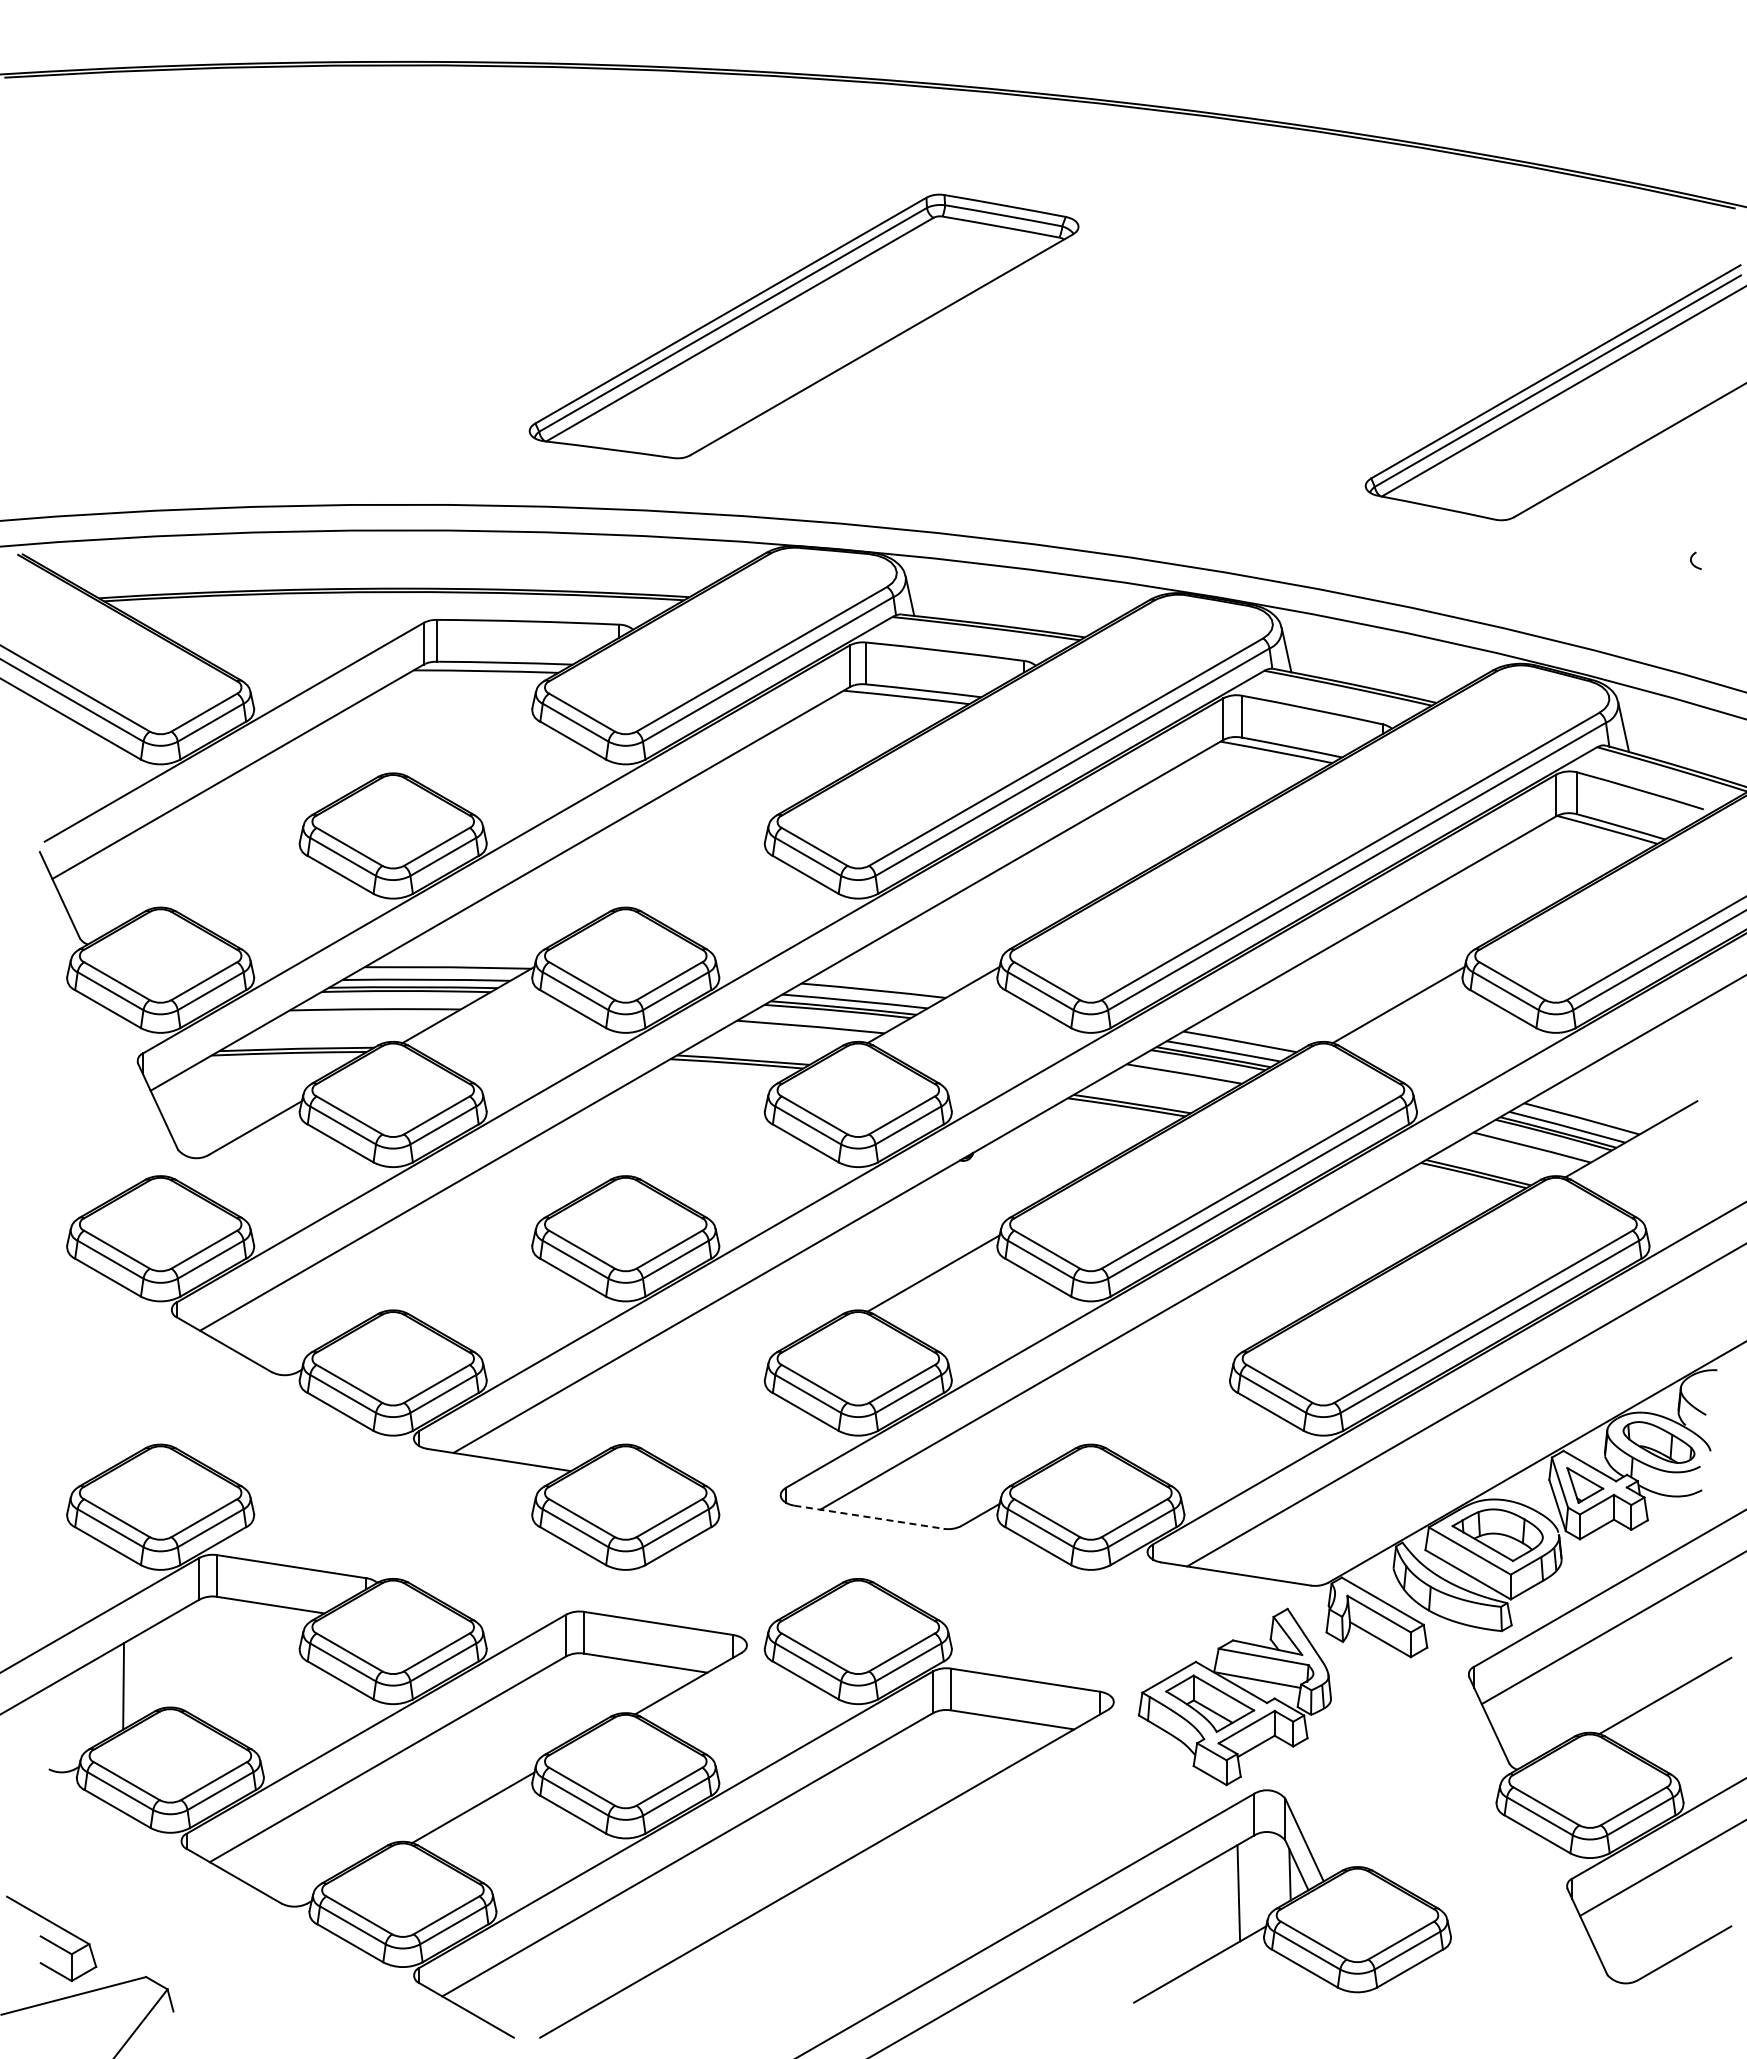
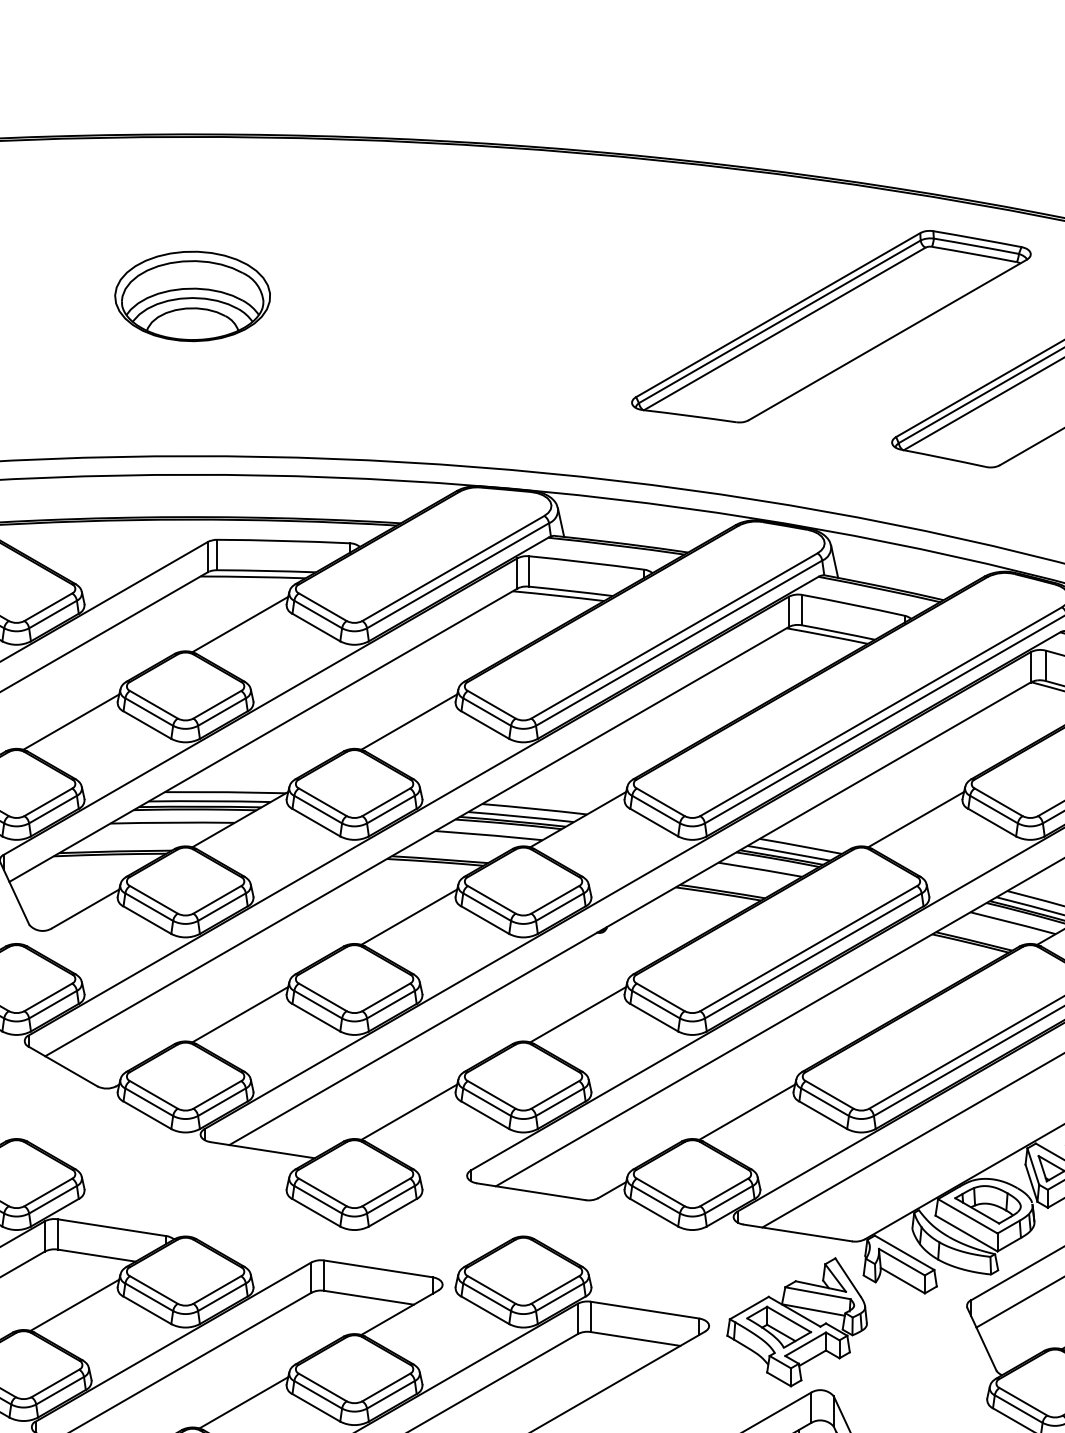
part: (402, 284) -> (192, 296), added
part: (803, 326) -> (830, 326), moved
line: (468, 736) -> (240, 624), added
line: (235, 870) -> (71, 721), added
line: (700, 870) -> (408, 721), added
line: (700, 1139) -> (408, 917), added
line: (468, 1273) -> (240, 1014), added
line: (700, 1407) -> (408, 1112), added
line: (1165, 1407) -> (746, 1112), added
line: (869, 1517) -> (531, 1191), dashed -> solid
line: (240, 1673) -> (74, 1305), added

